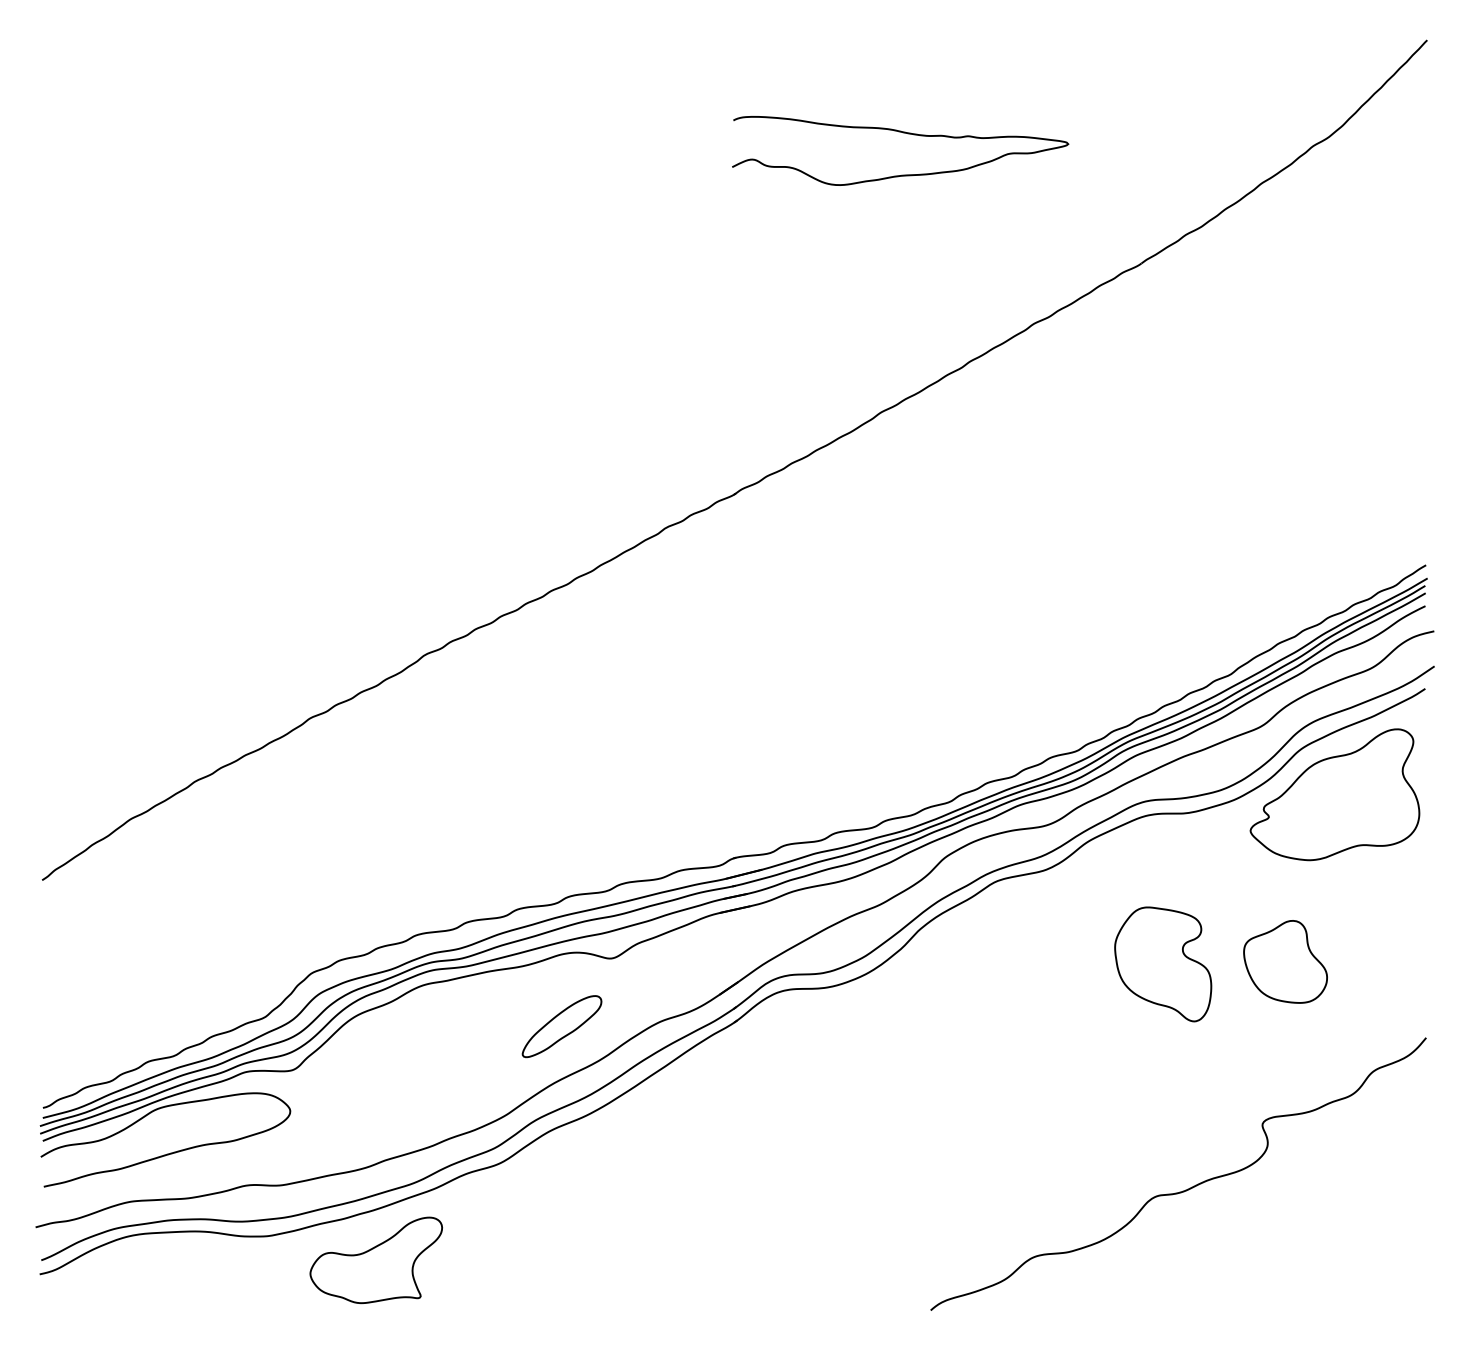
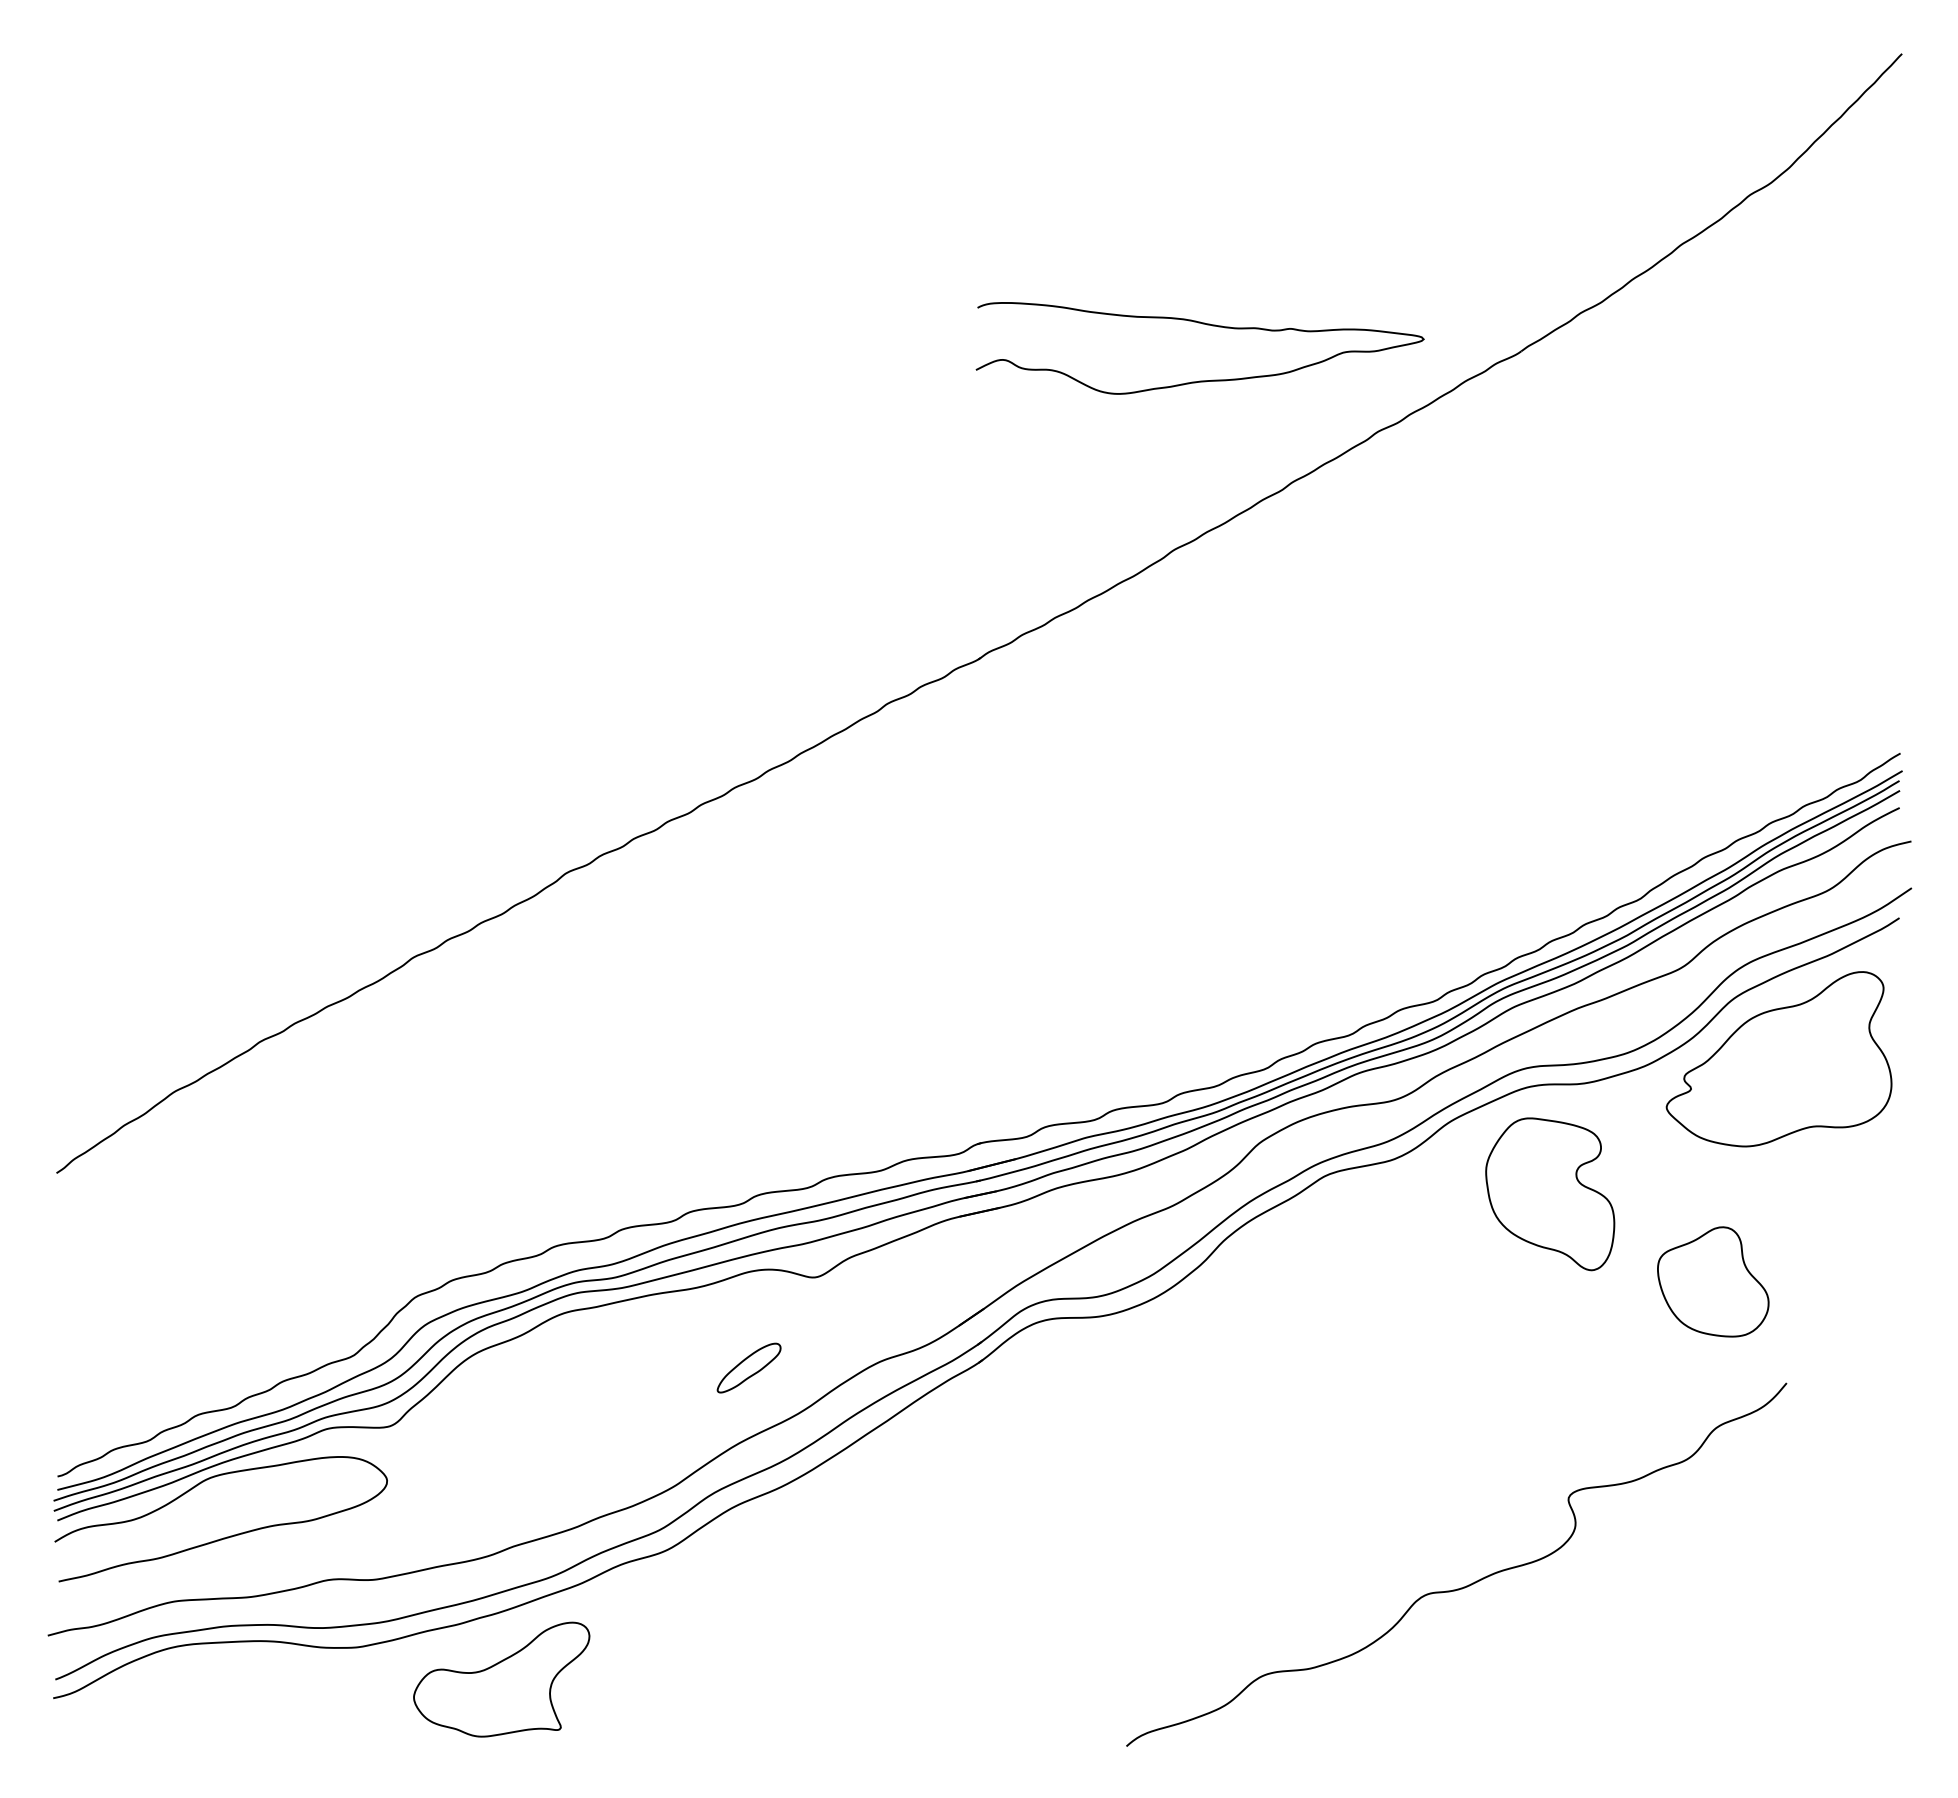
curve: (902, 133) -> (1202, 324), moved
part: (1163, 964) -> (1550, 1194), moved
part: (561, 1026) -> (748, 1367), size x0.6
curve: (1183, 1190) -> (1463, 1586), moved

